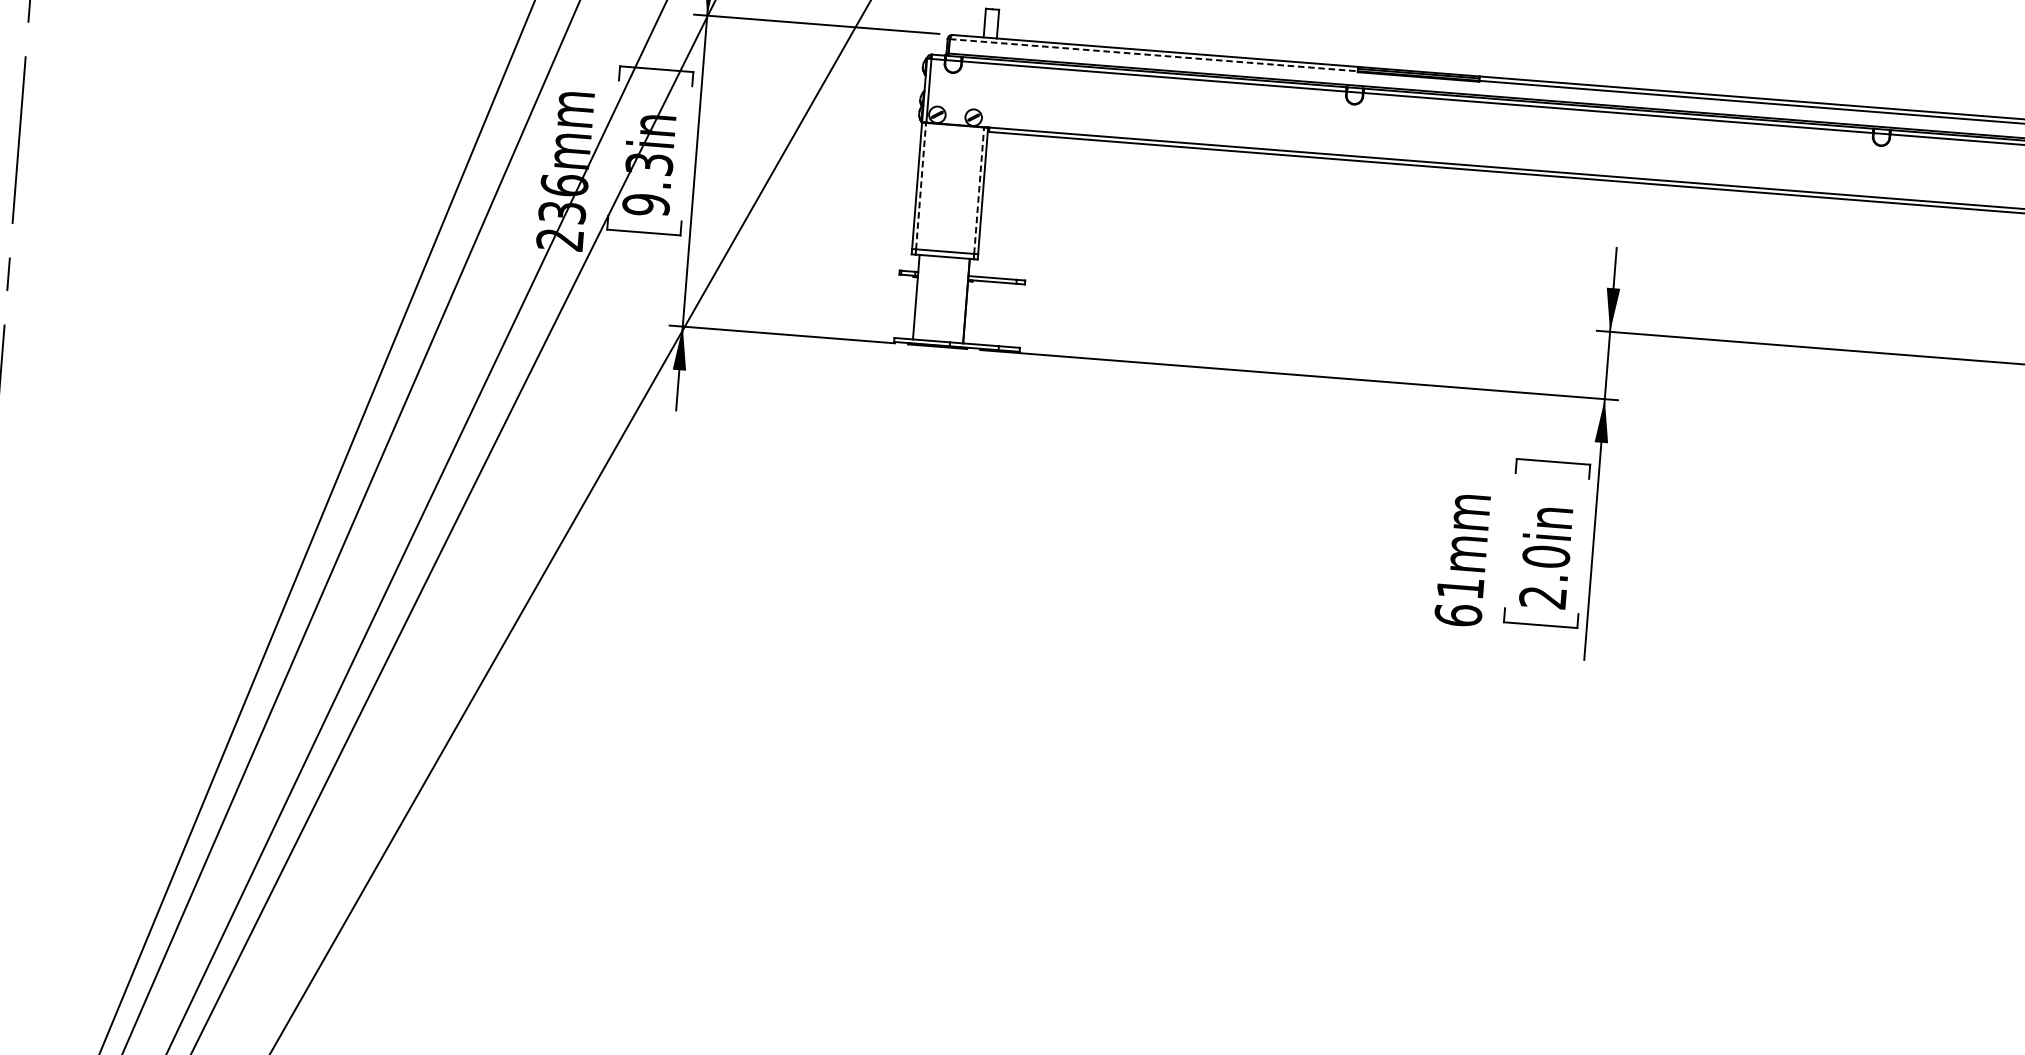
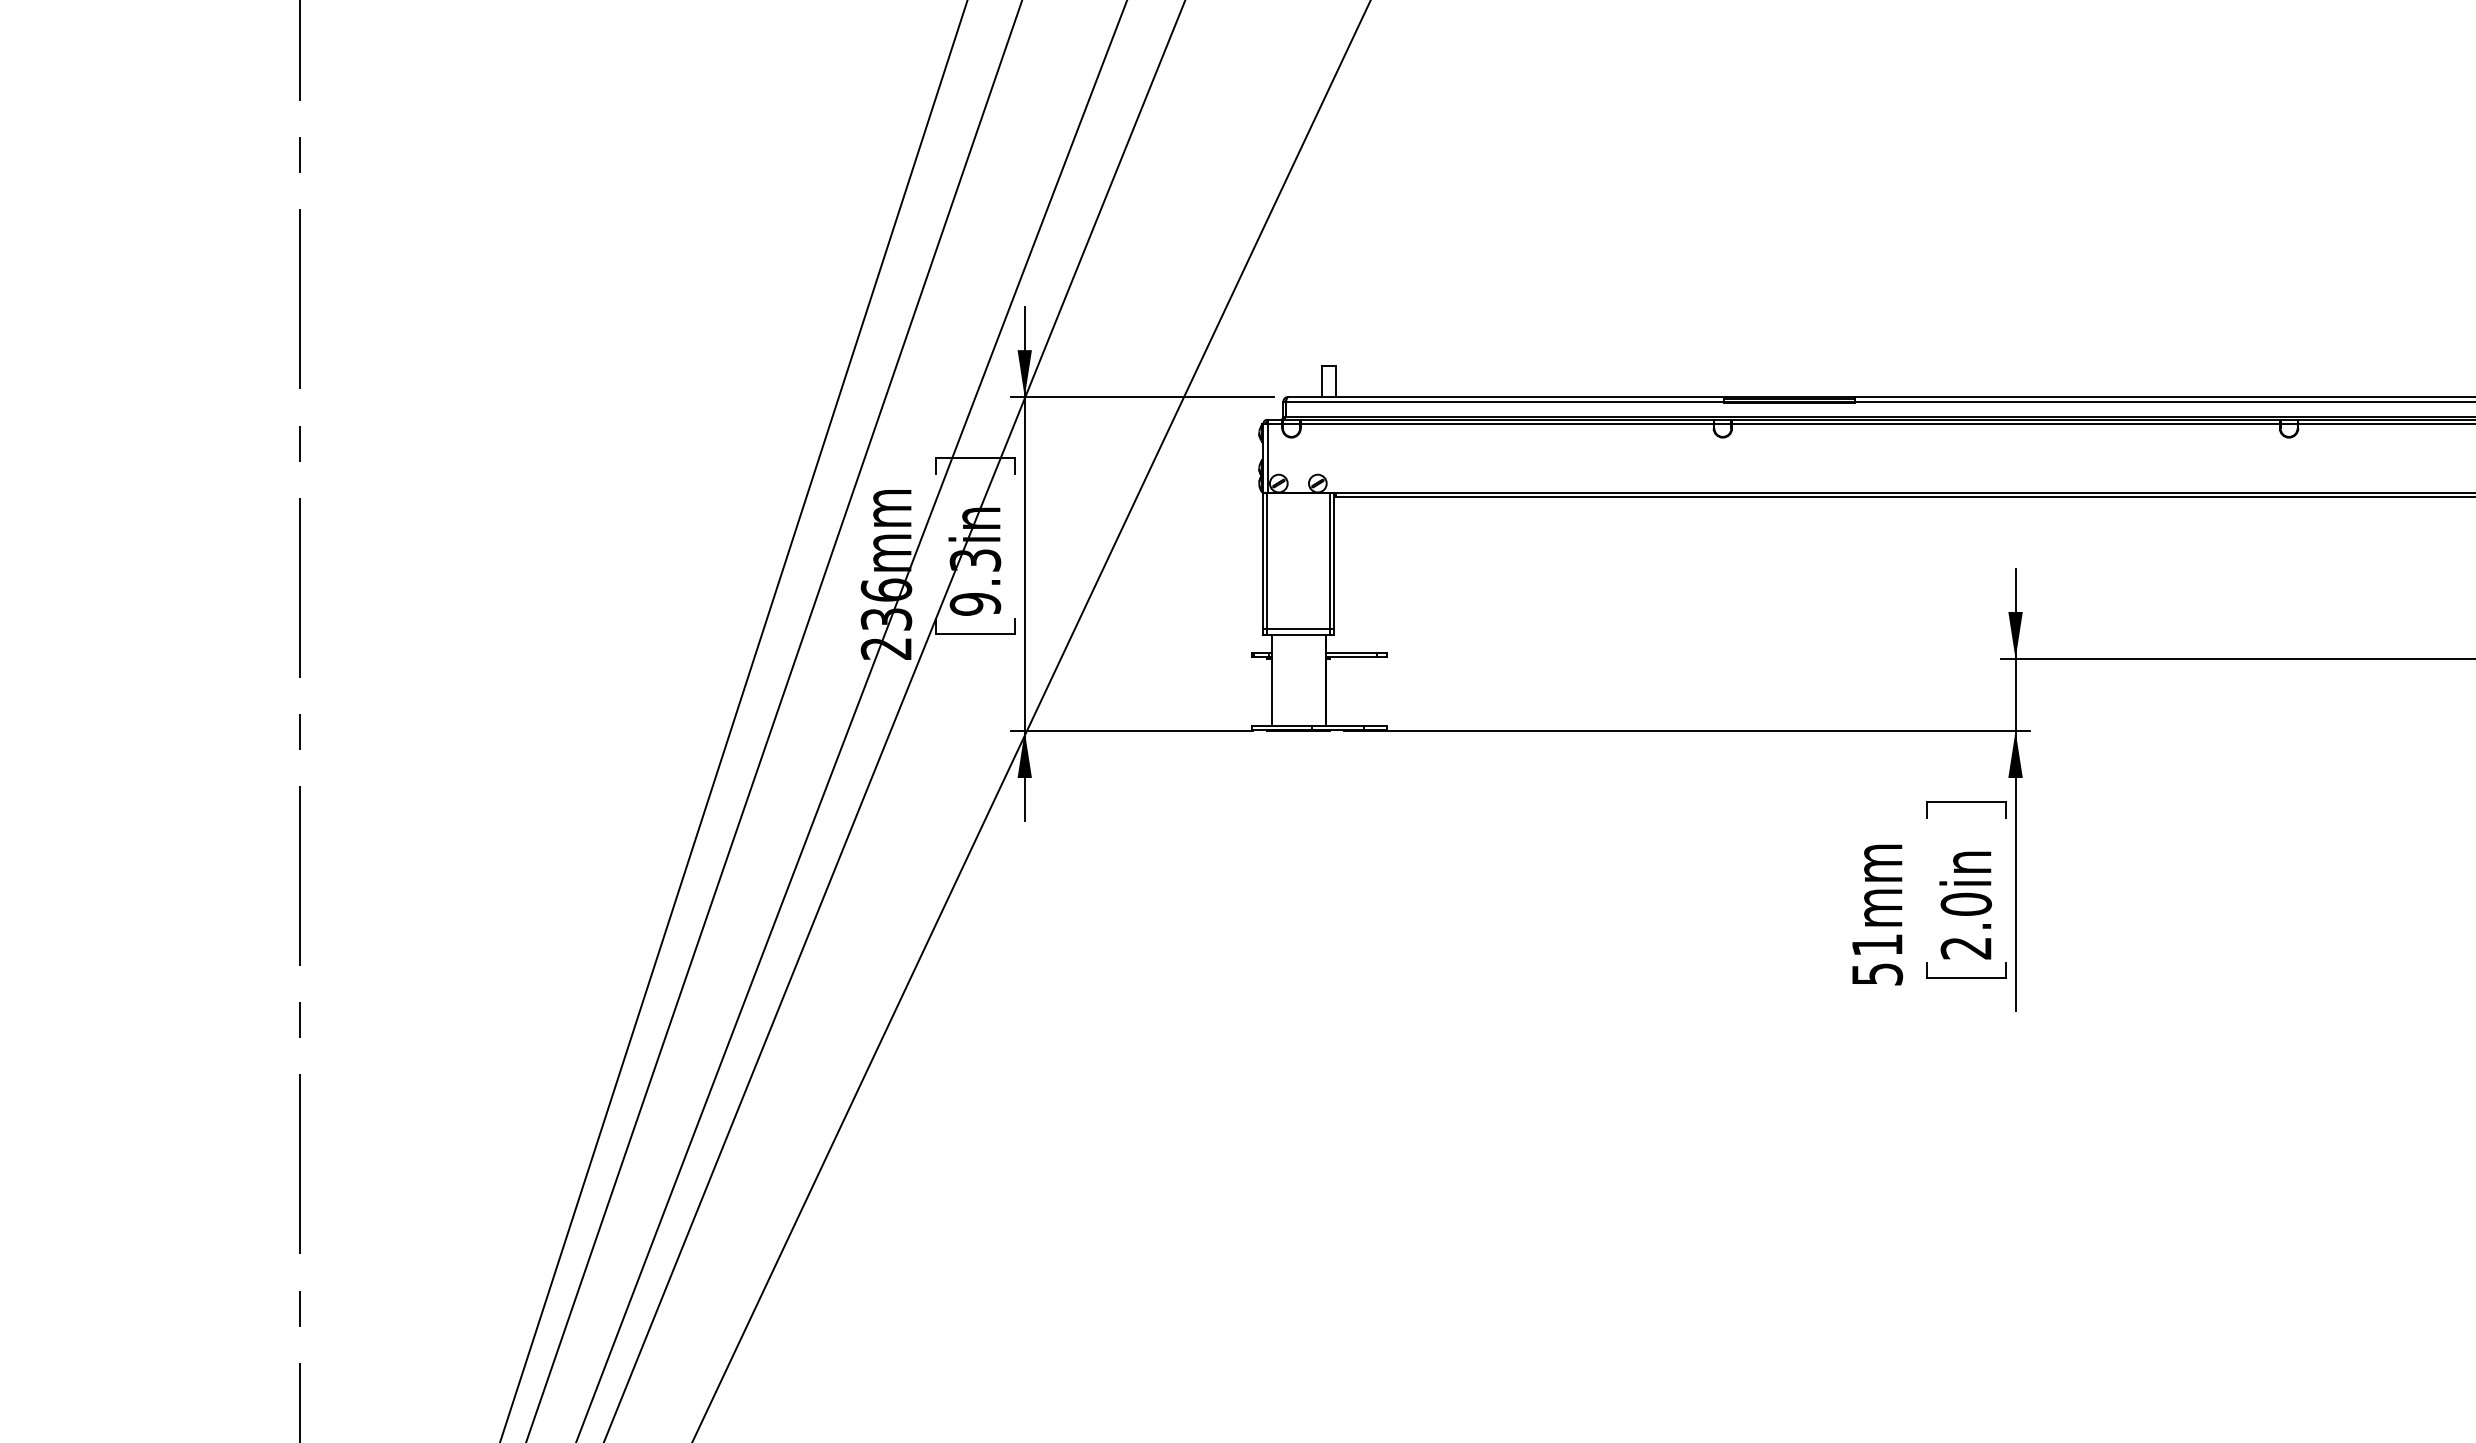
line: (1154, 55) -> (1505, 401), dashed -> solid
line: (921, 186) -> (1267, 561), dashed -> solid
line: (978, 191) -> (1329, 561), dashed -> solid
text: (1458, 614) -> (1877, 973), 61mm -> 51mm

